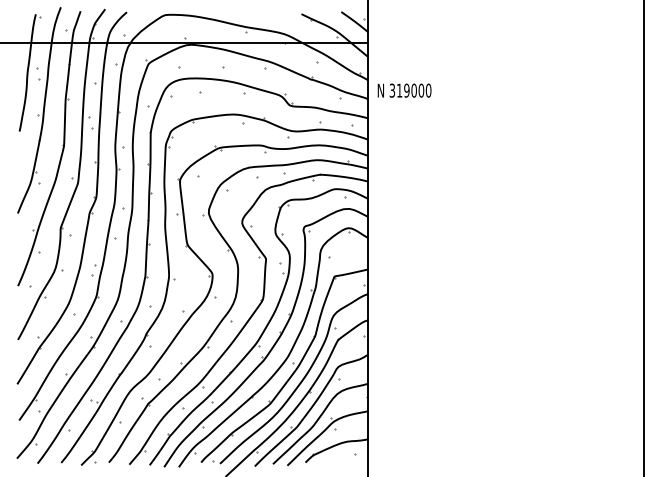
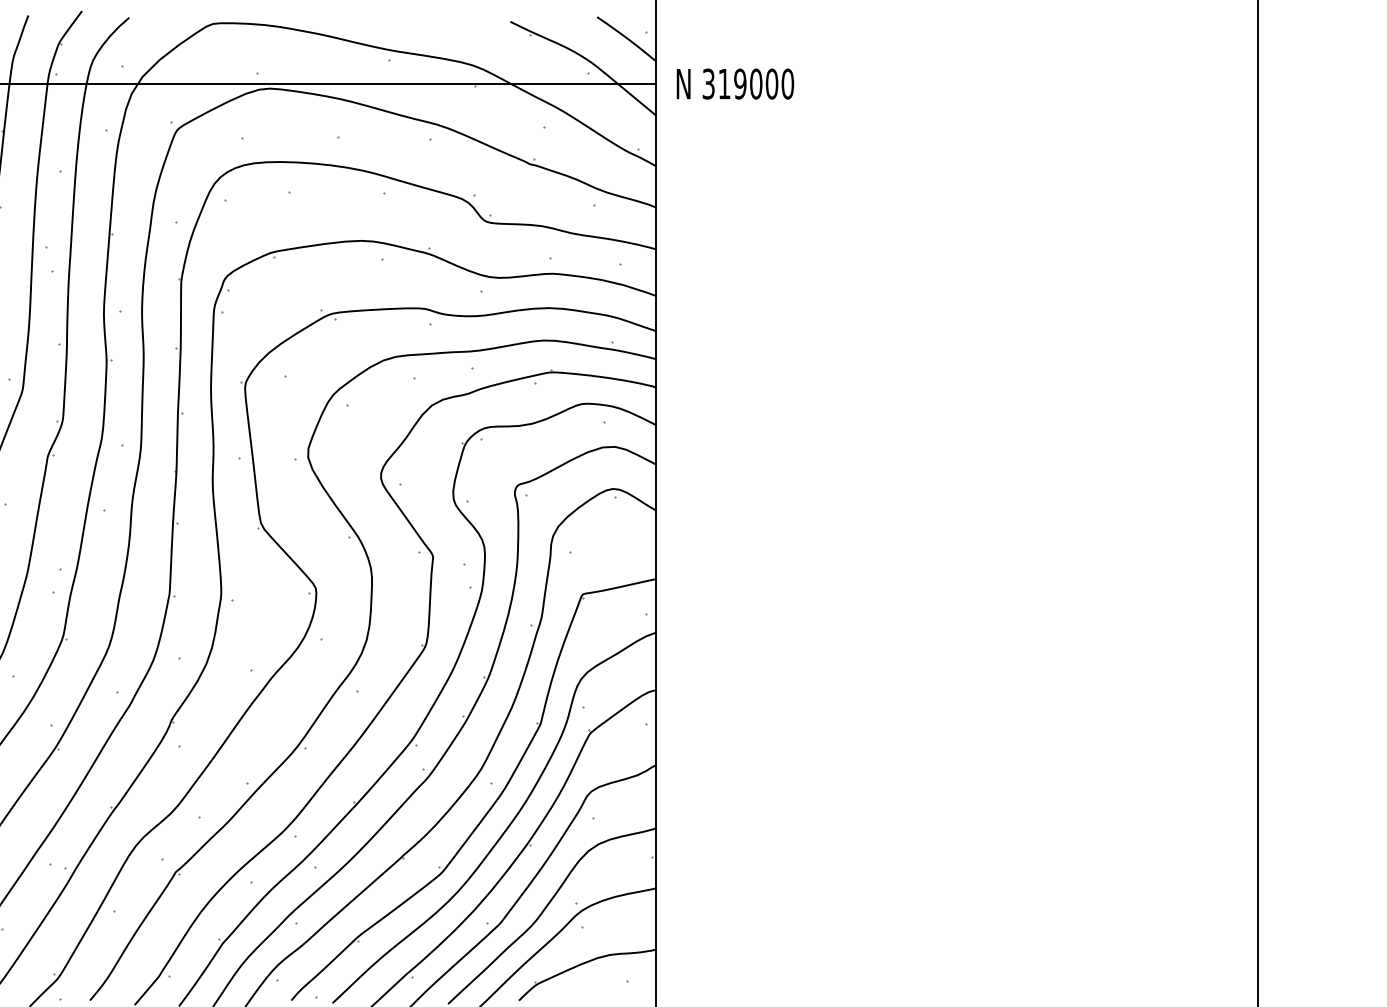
text: (404, 90) -> (735, 83), moved

